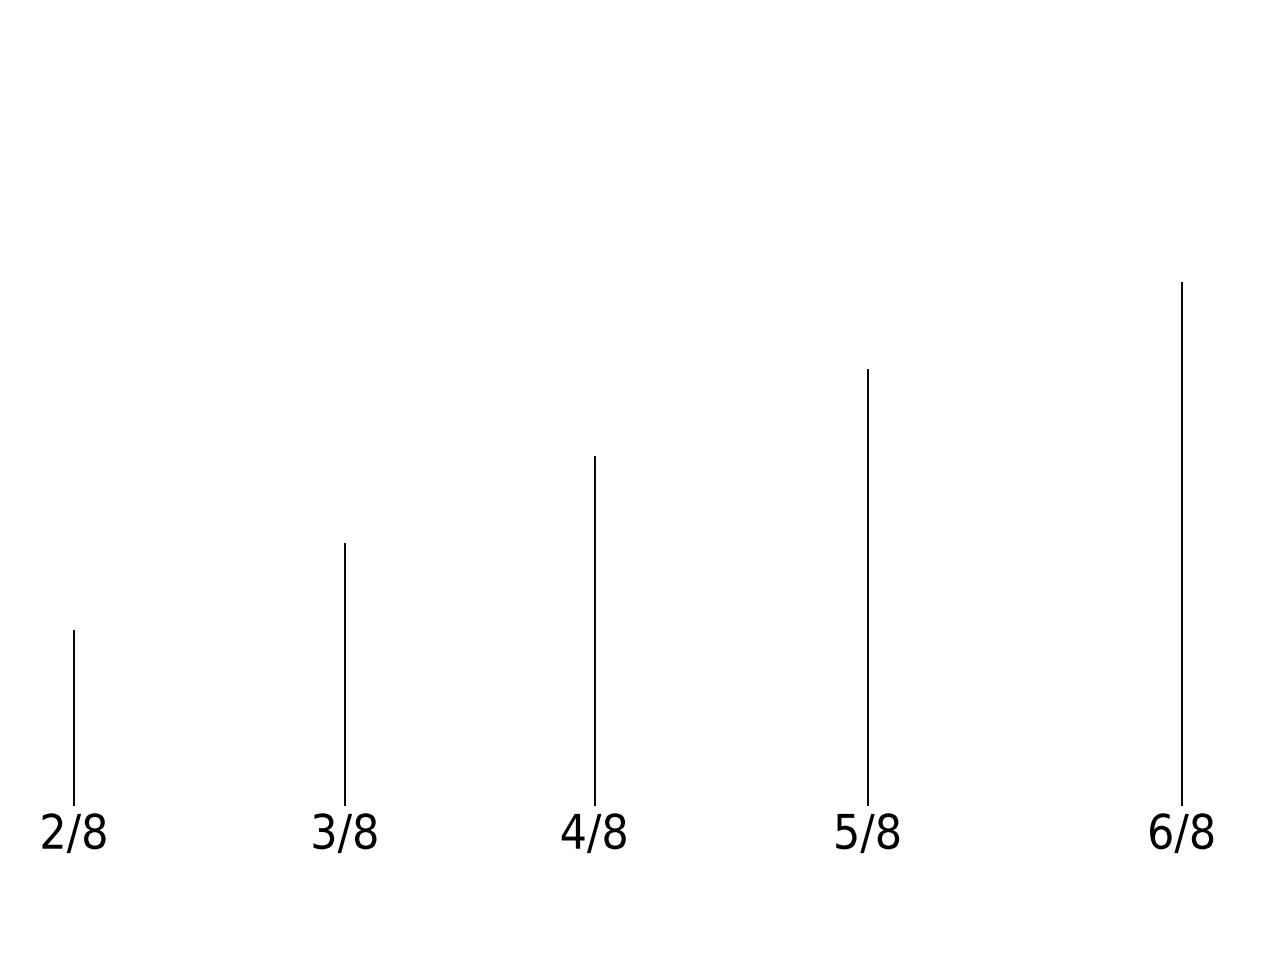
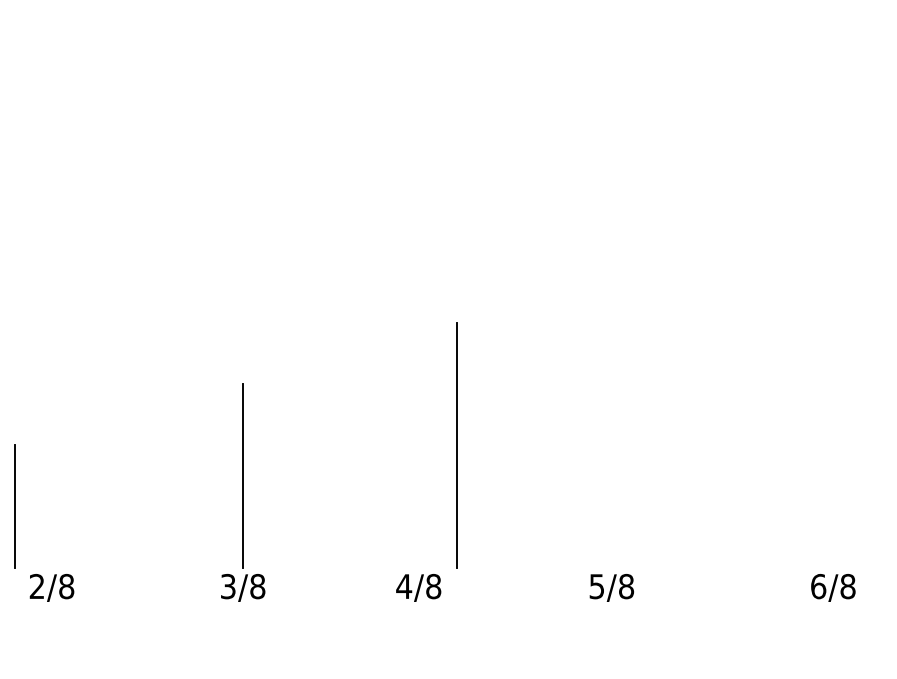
line: (1182, 543) -> (834, 383), removed
line: (867, 587) -> (611, 414), removed
line: (594, 630) -> (456, 444), moved
line: (73, 717) -> (14, 506), moved

